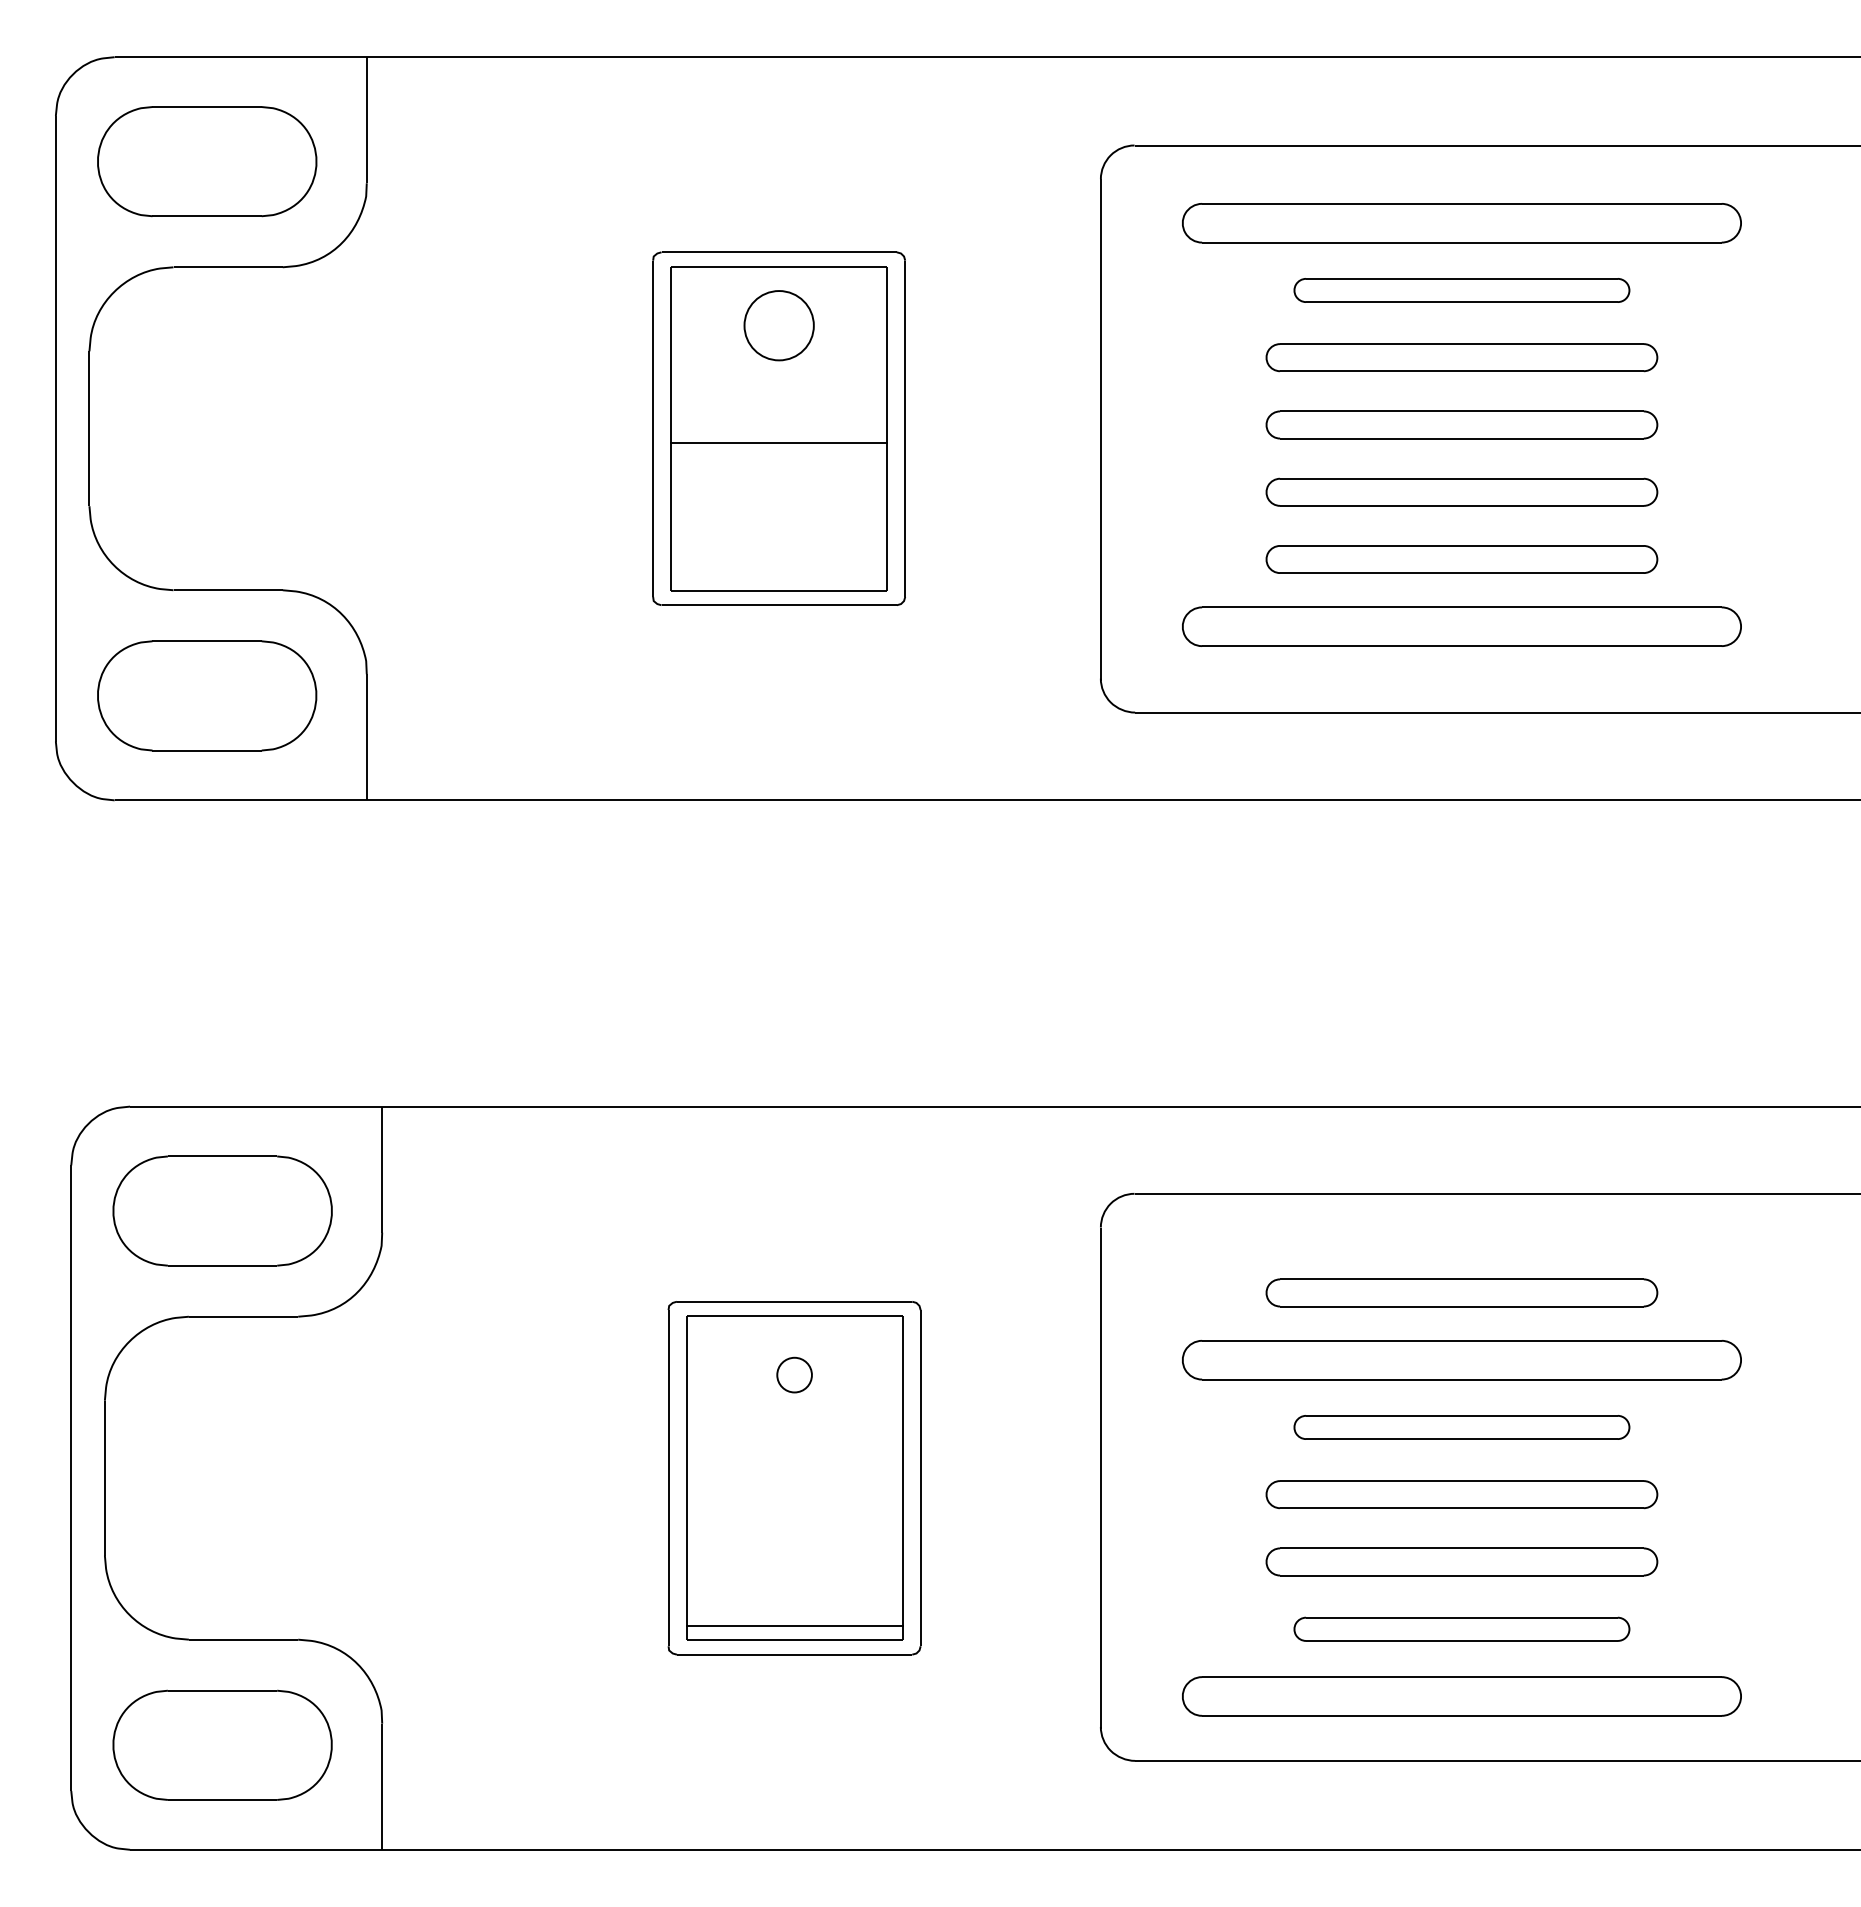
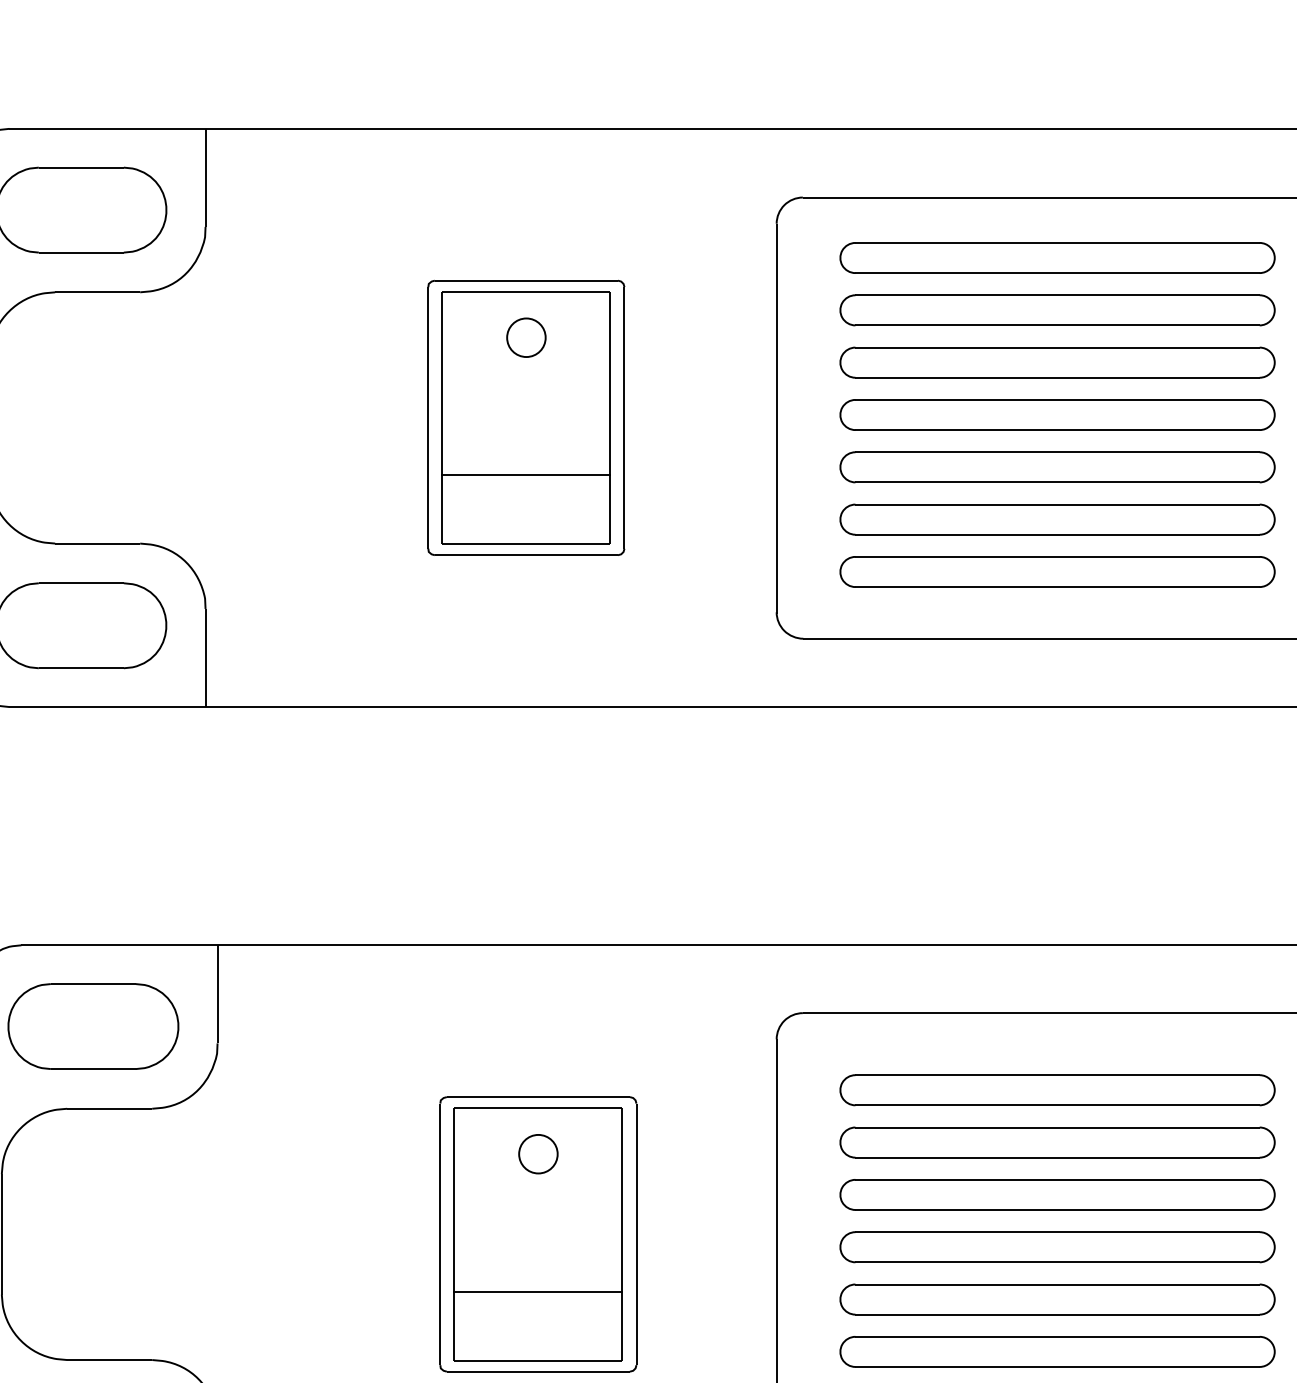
part: (1461, 290) -> (1057, 310), size x1.67
circle: (778, 325) -> (525, 337), size x0.71
part: (1461, 357) -> (1057, 362), size x1.43
part: (1461, 424) -> (1057, 414), size x1.43
line: (779, 442) -> (526, 475), moved
part: (1461, 492) -> (1057, 467), size x1.43
part: (1461, 559) -> (1057, 519), size x1.43
part: (1461, 1292) -> (1057, 1089), size x1.43
circle: (794, 1374) -> (538, 1153), size x1.43
part: (1461, 1427) -> (1057, 1194), size x1.67
part: (1461, 1494) -> (1057, 1247), size x1.43
part: (1461, 1561) -> (1057, 1299), size x1.43
line: (794, 1625) -> (538, 1291), moved
part: (1461, 1629) -> (1057, 1352), size x1.67

